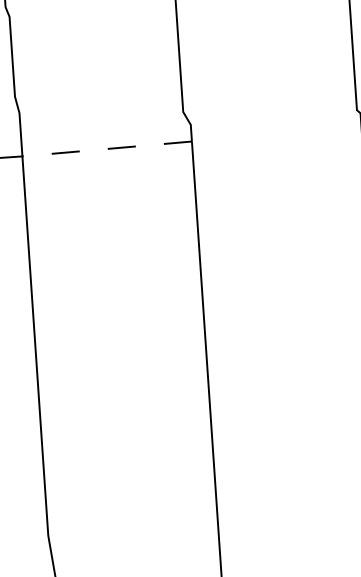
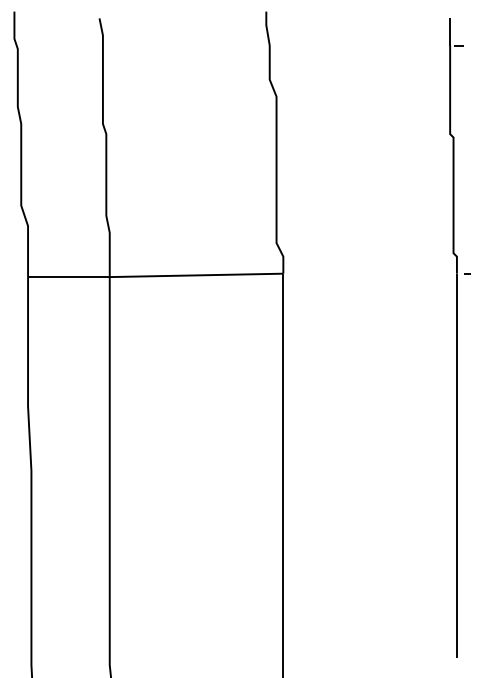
line: (107, 149) -> (196, 275), dashed -> solid

